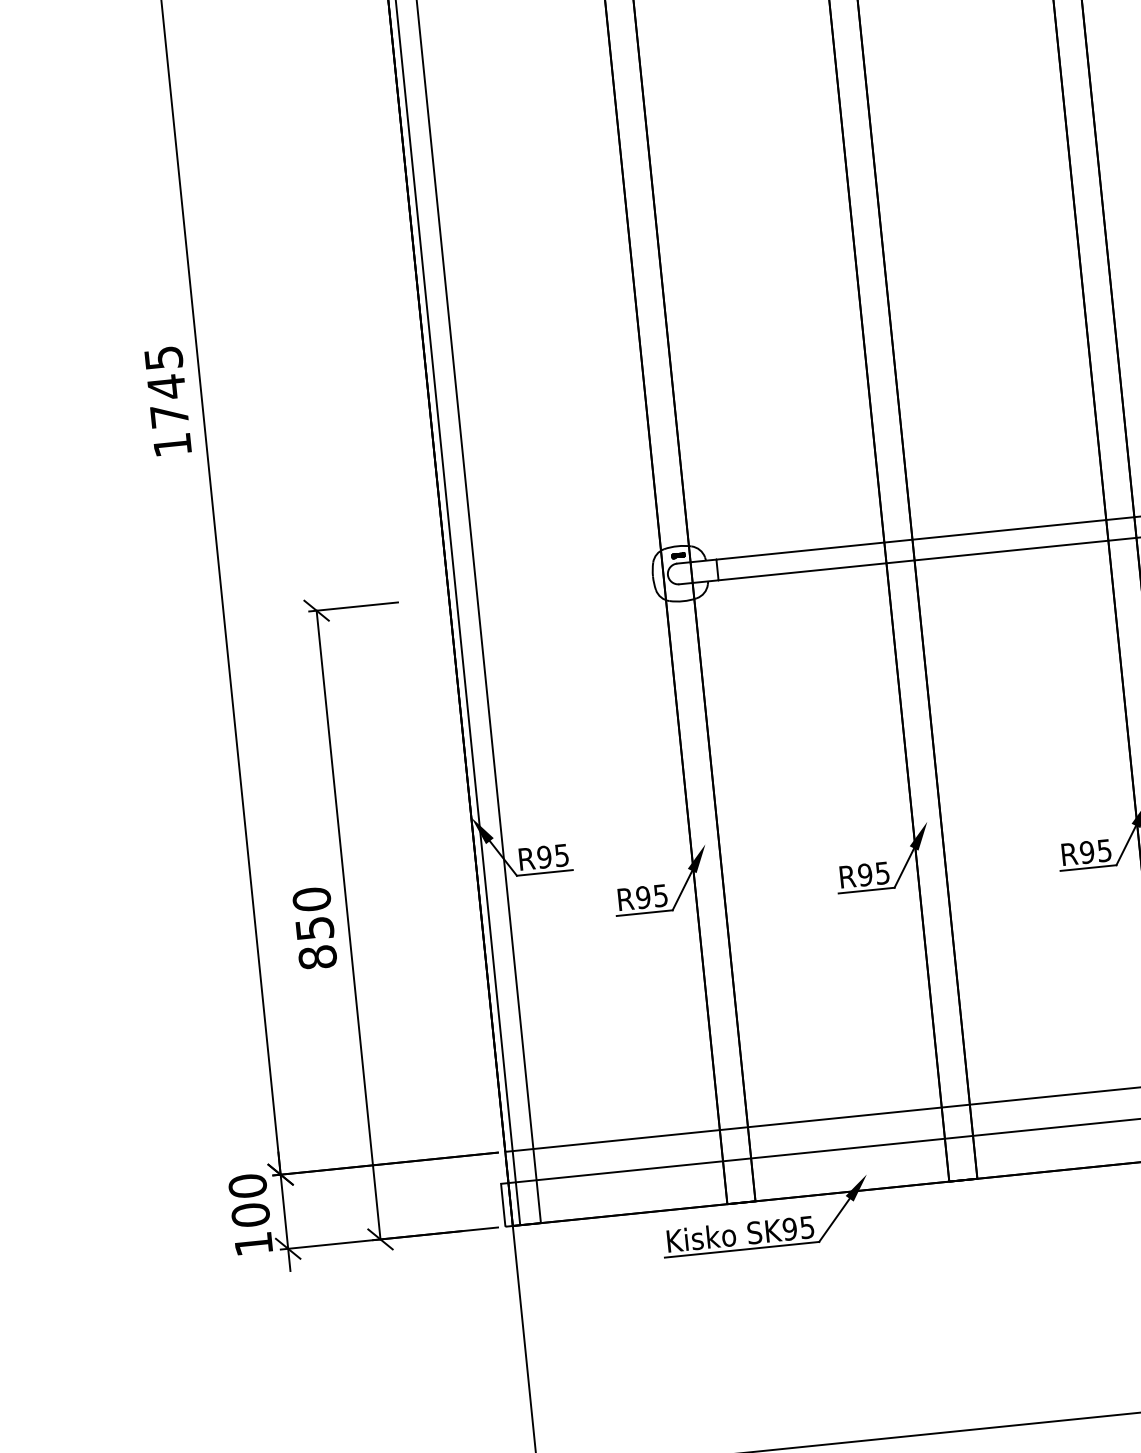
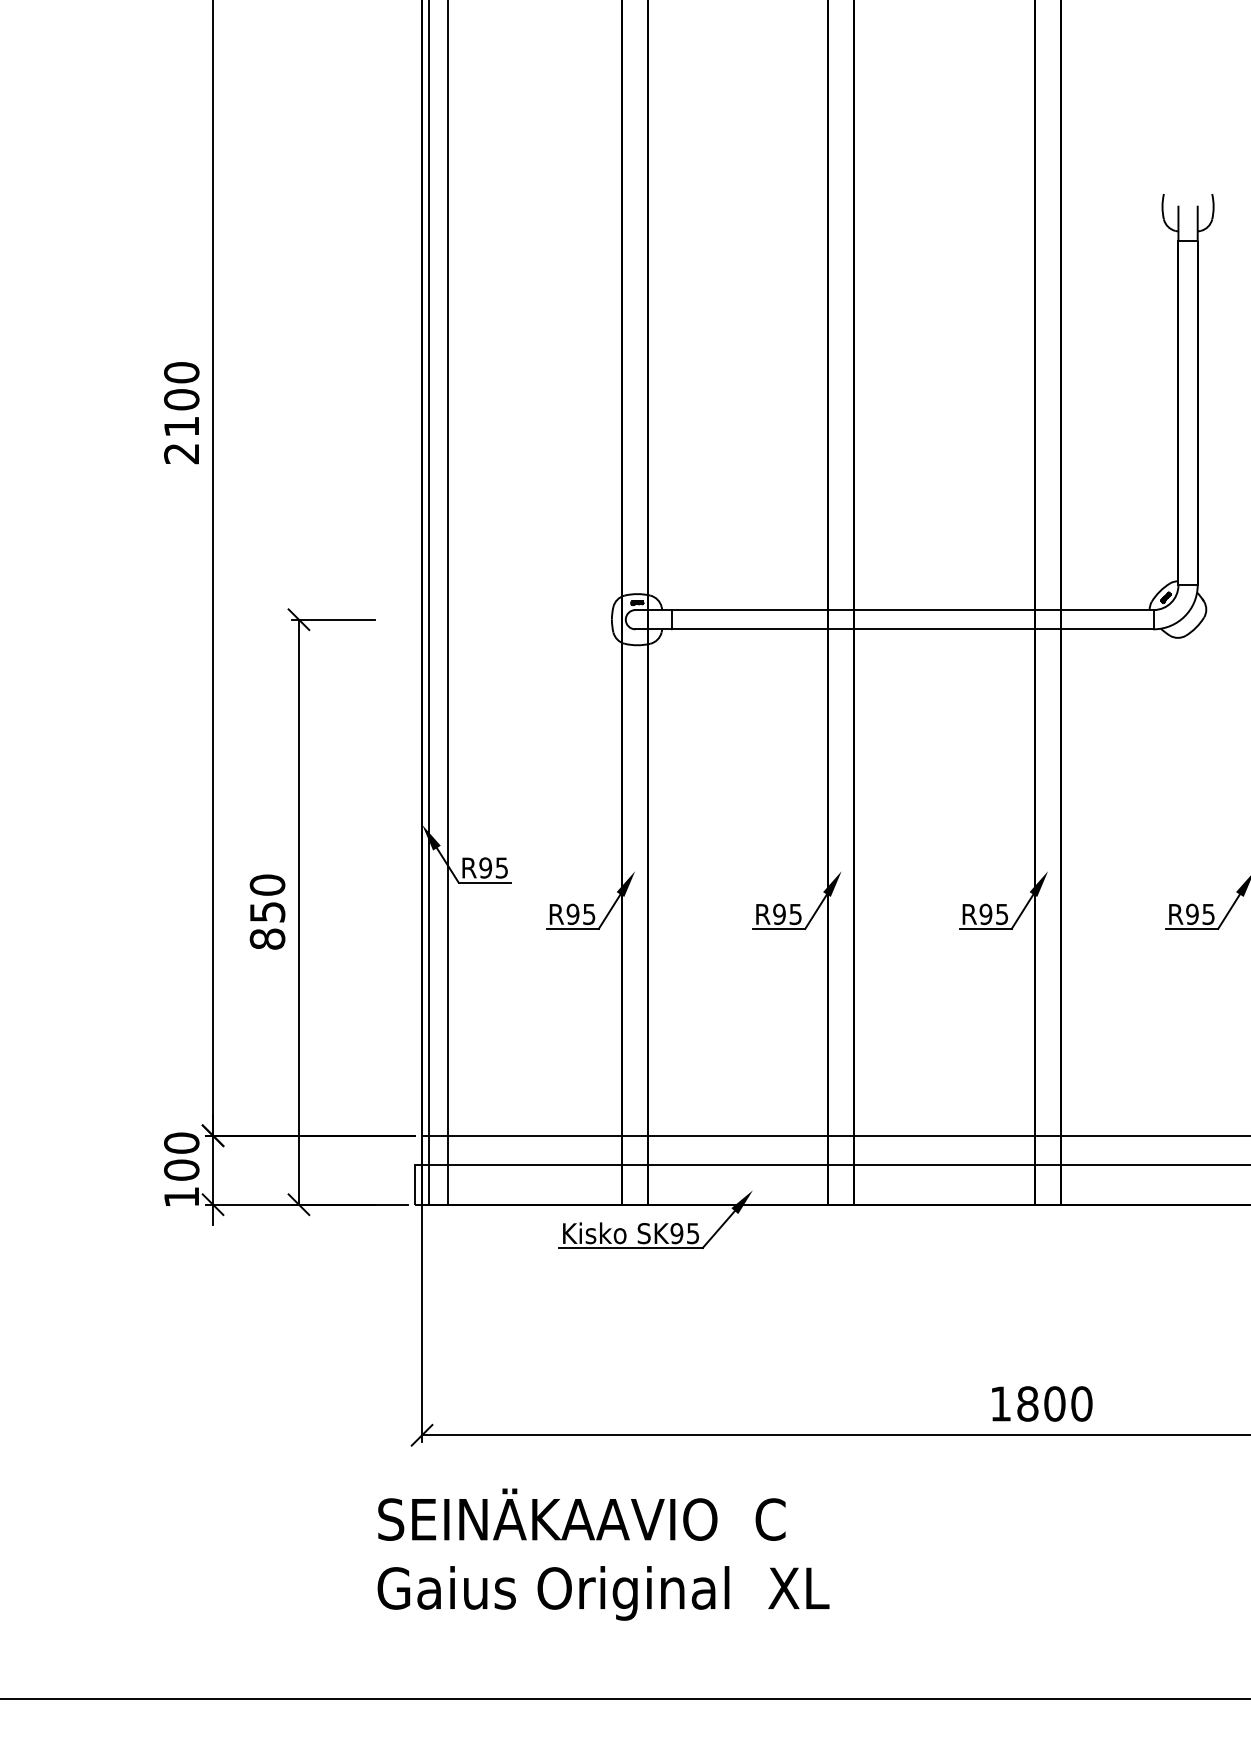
text: (167, 401) -> (181, 413), 1745 -> 2100

